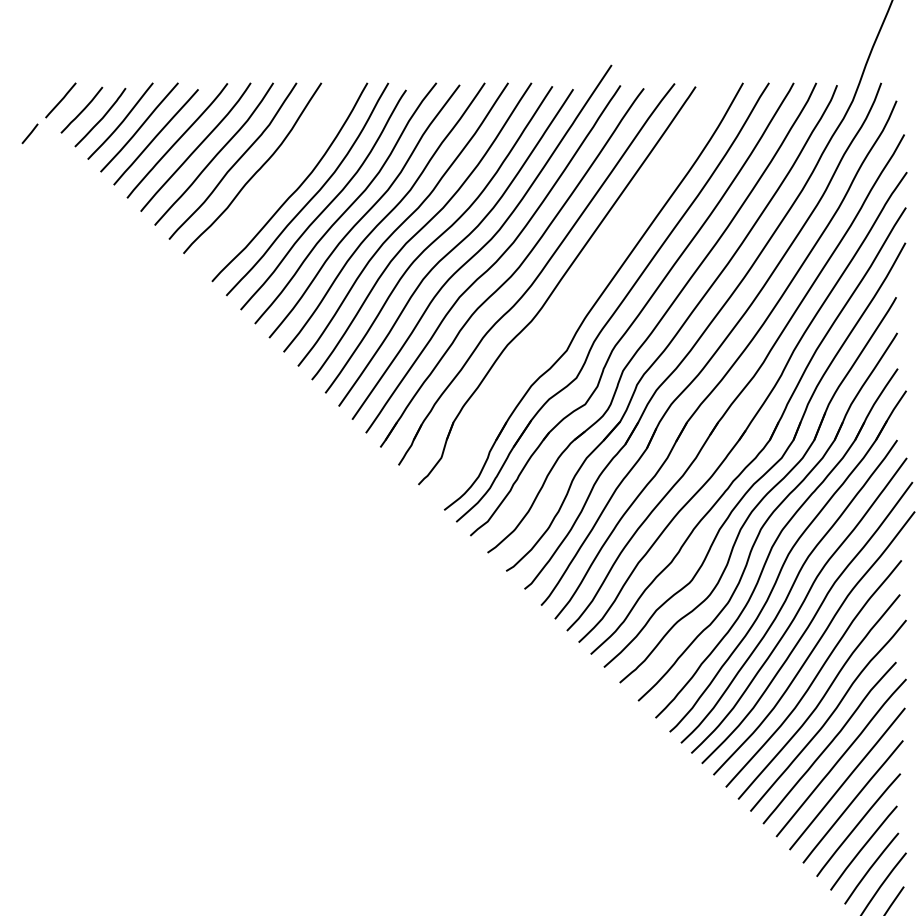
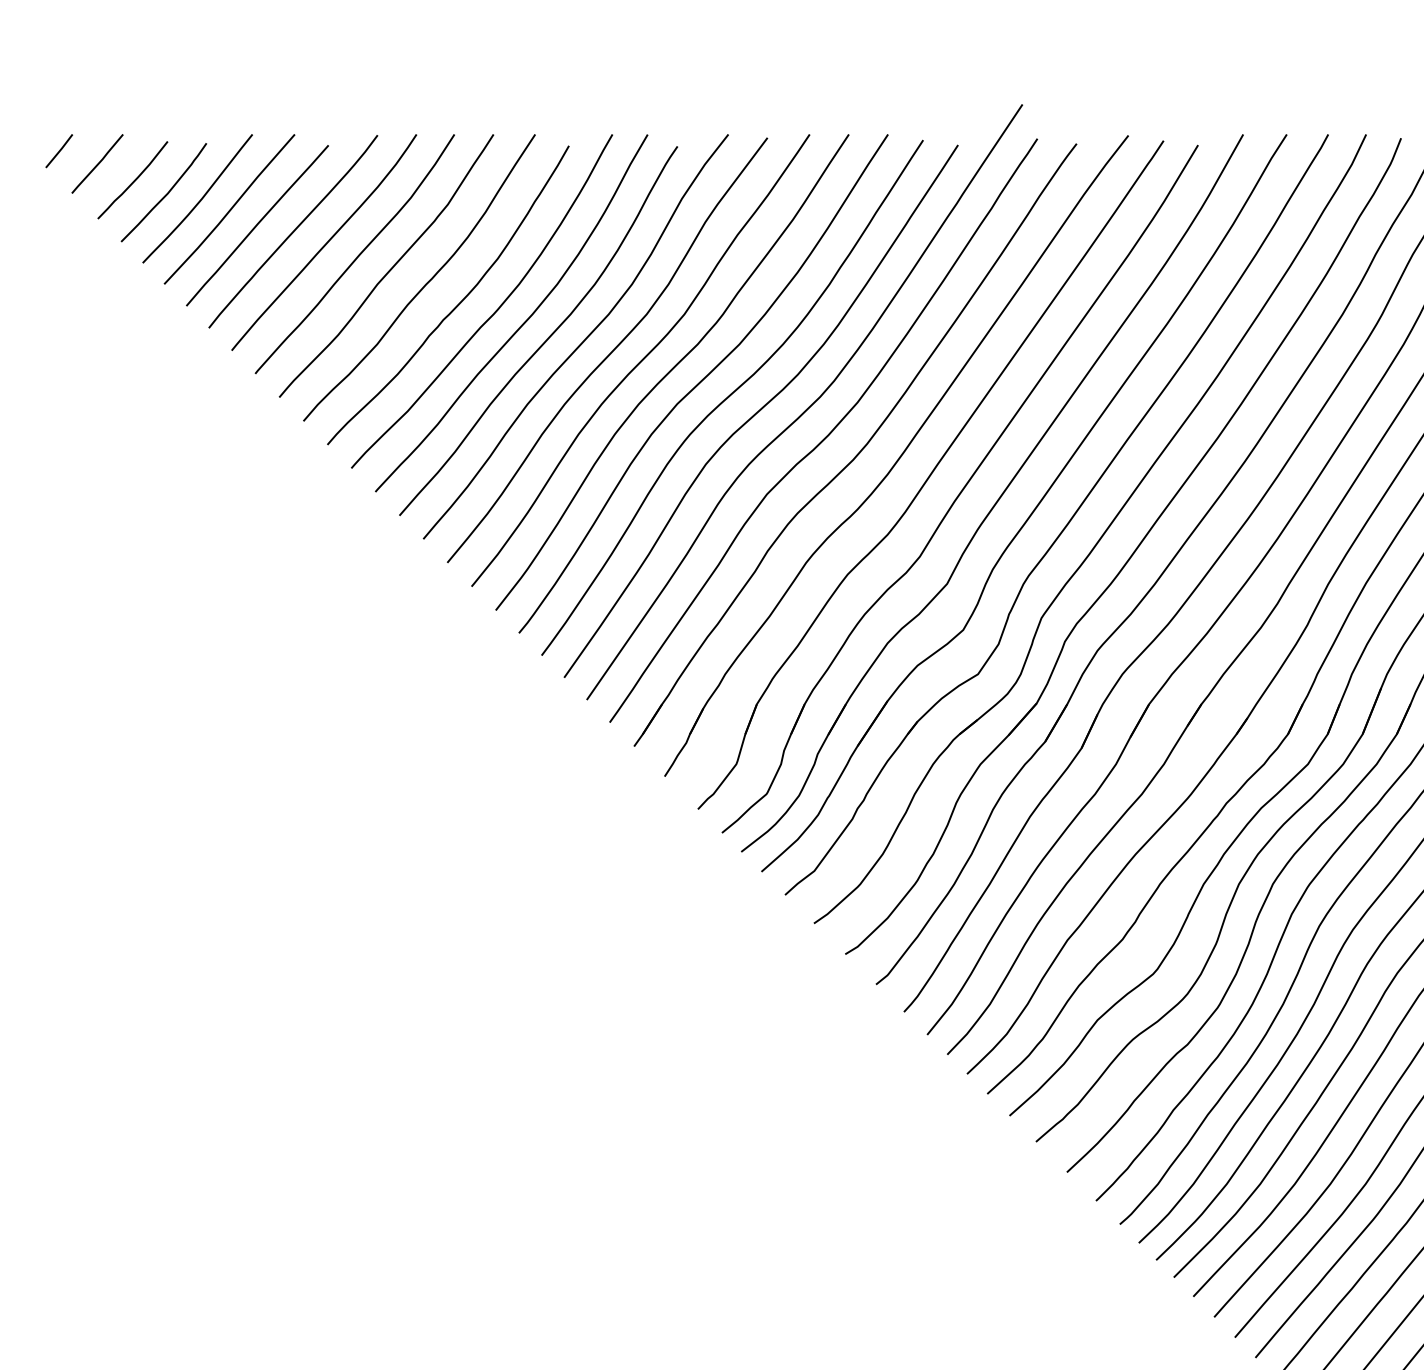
line: (29, 133) -> (58, 150), moved
curve: (275, 183) -> (457, 303), added
part: (574, 294) -> (959, 489), added

